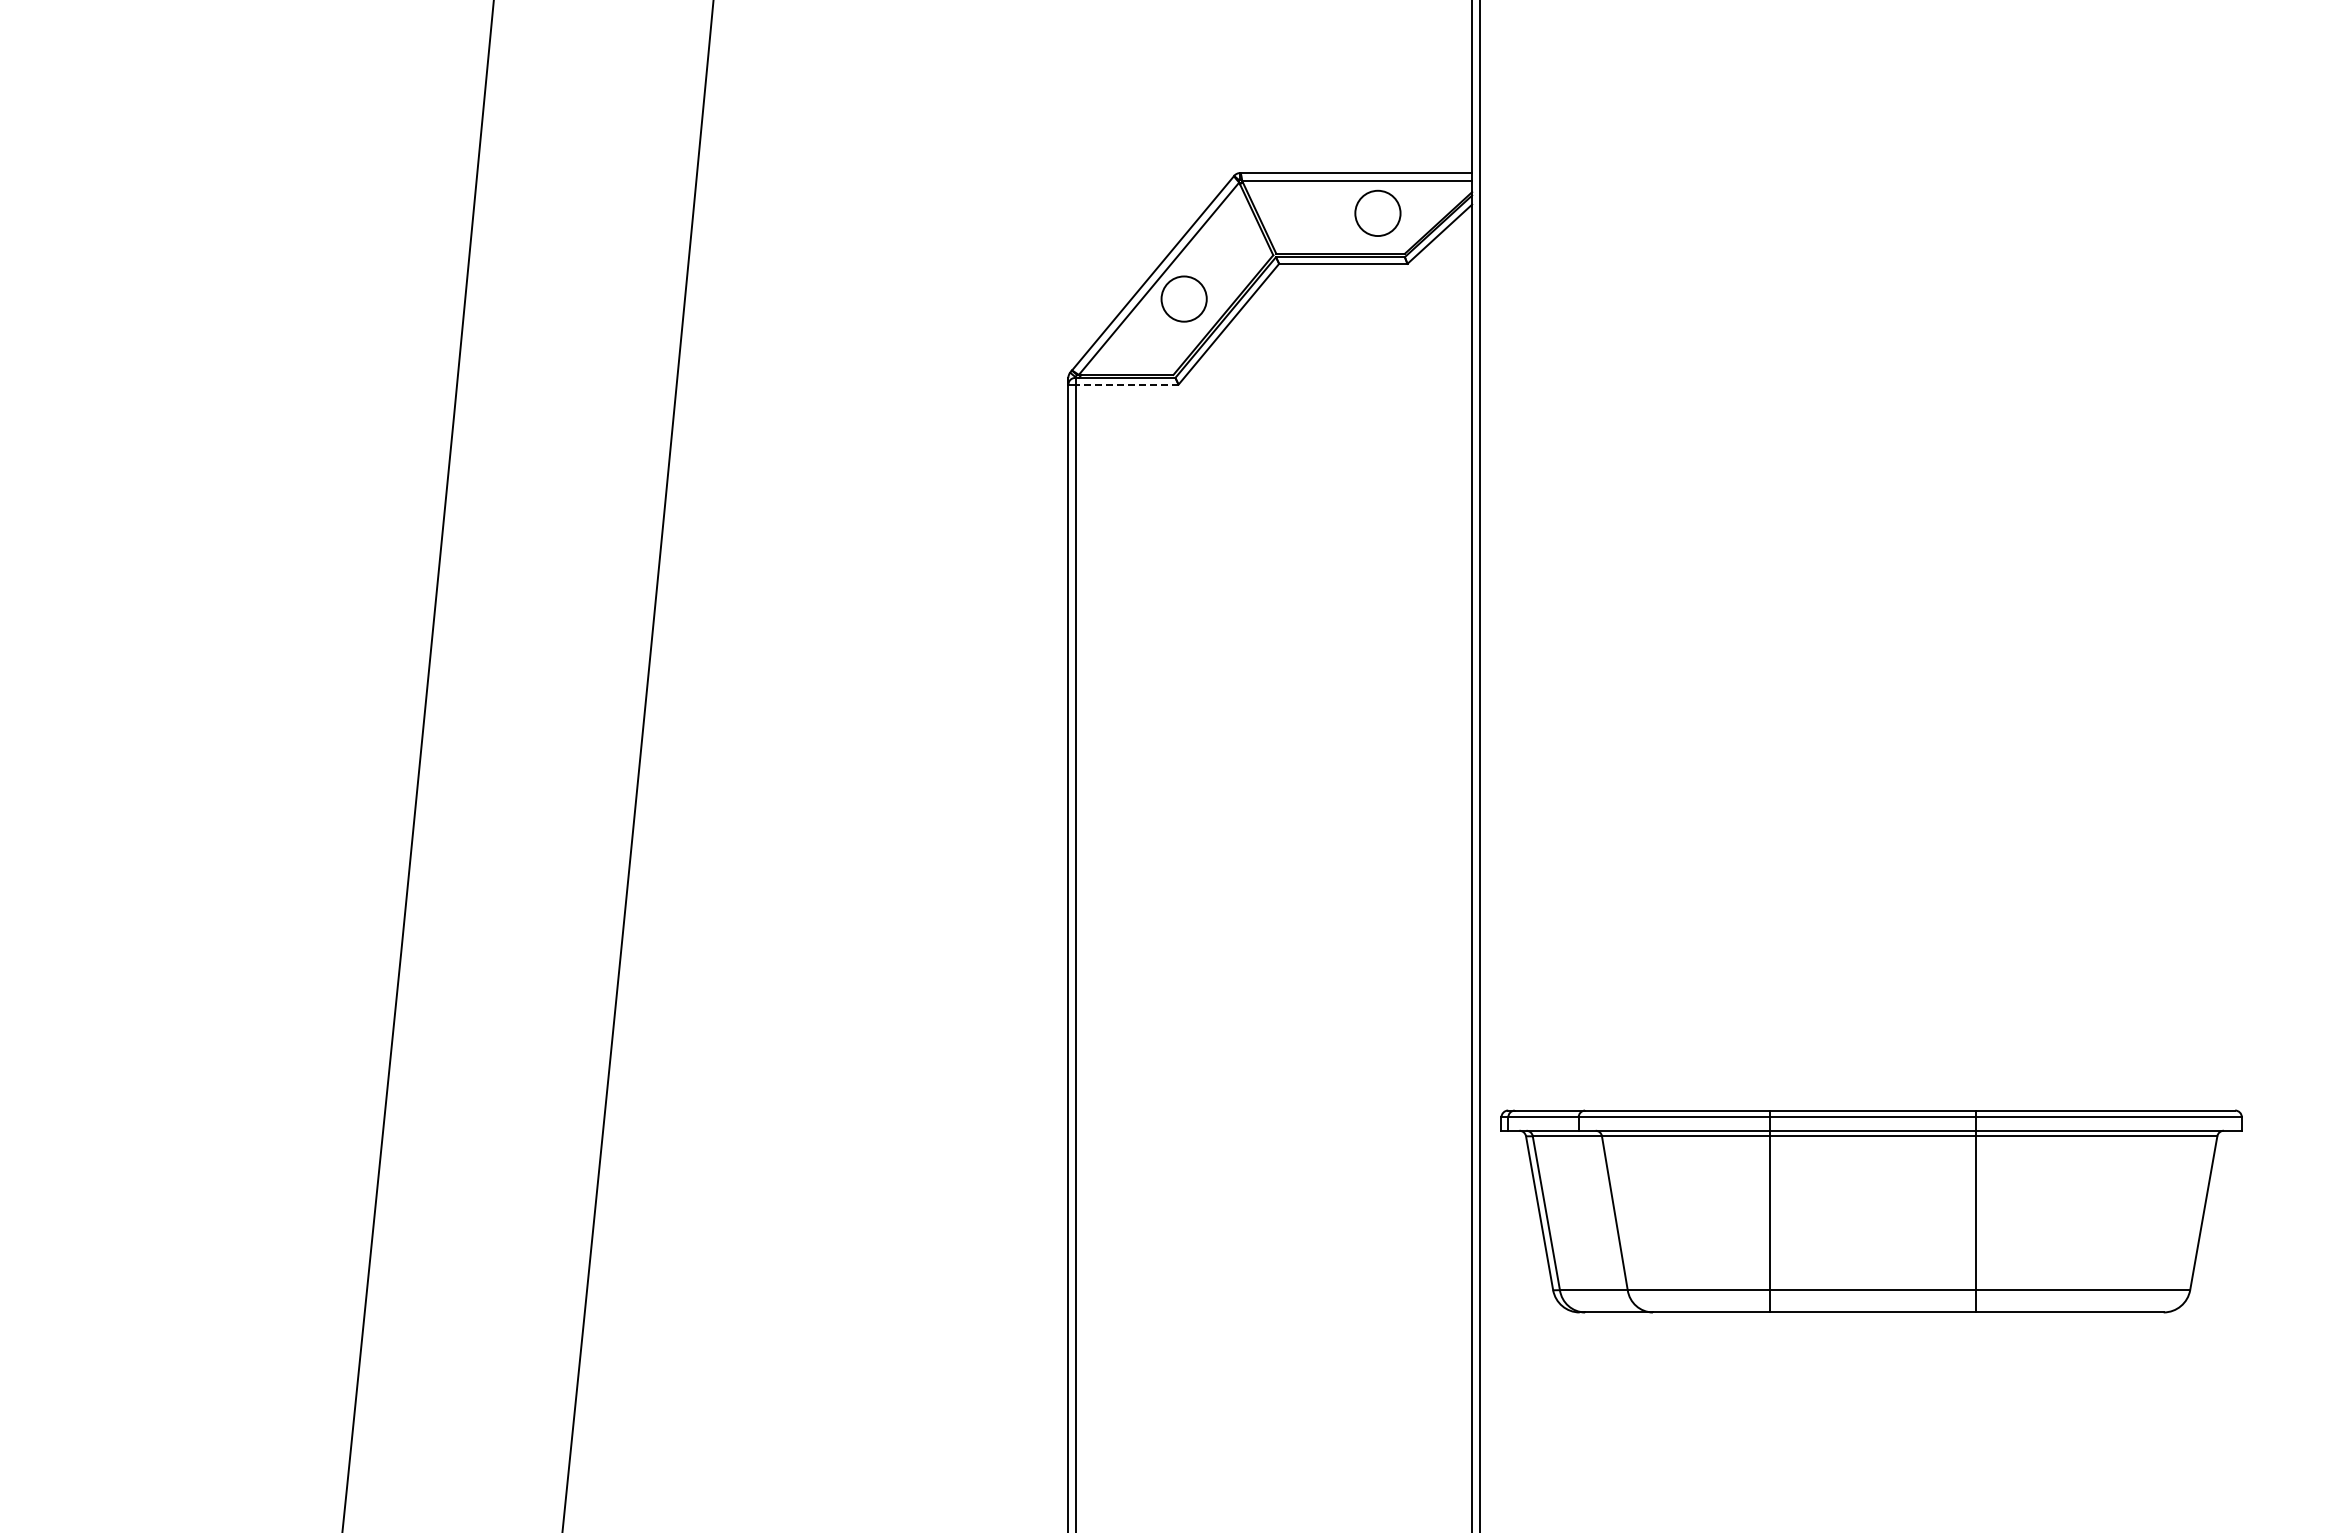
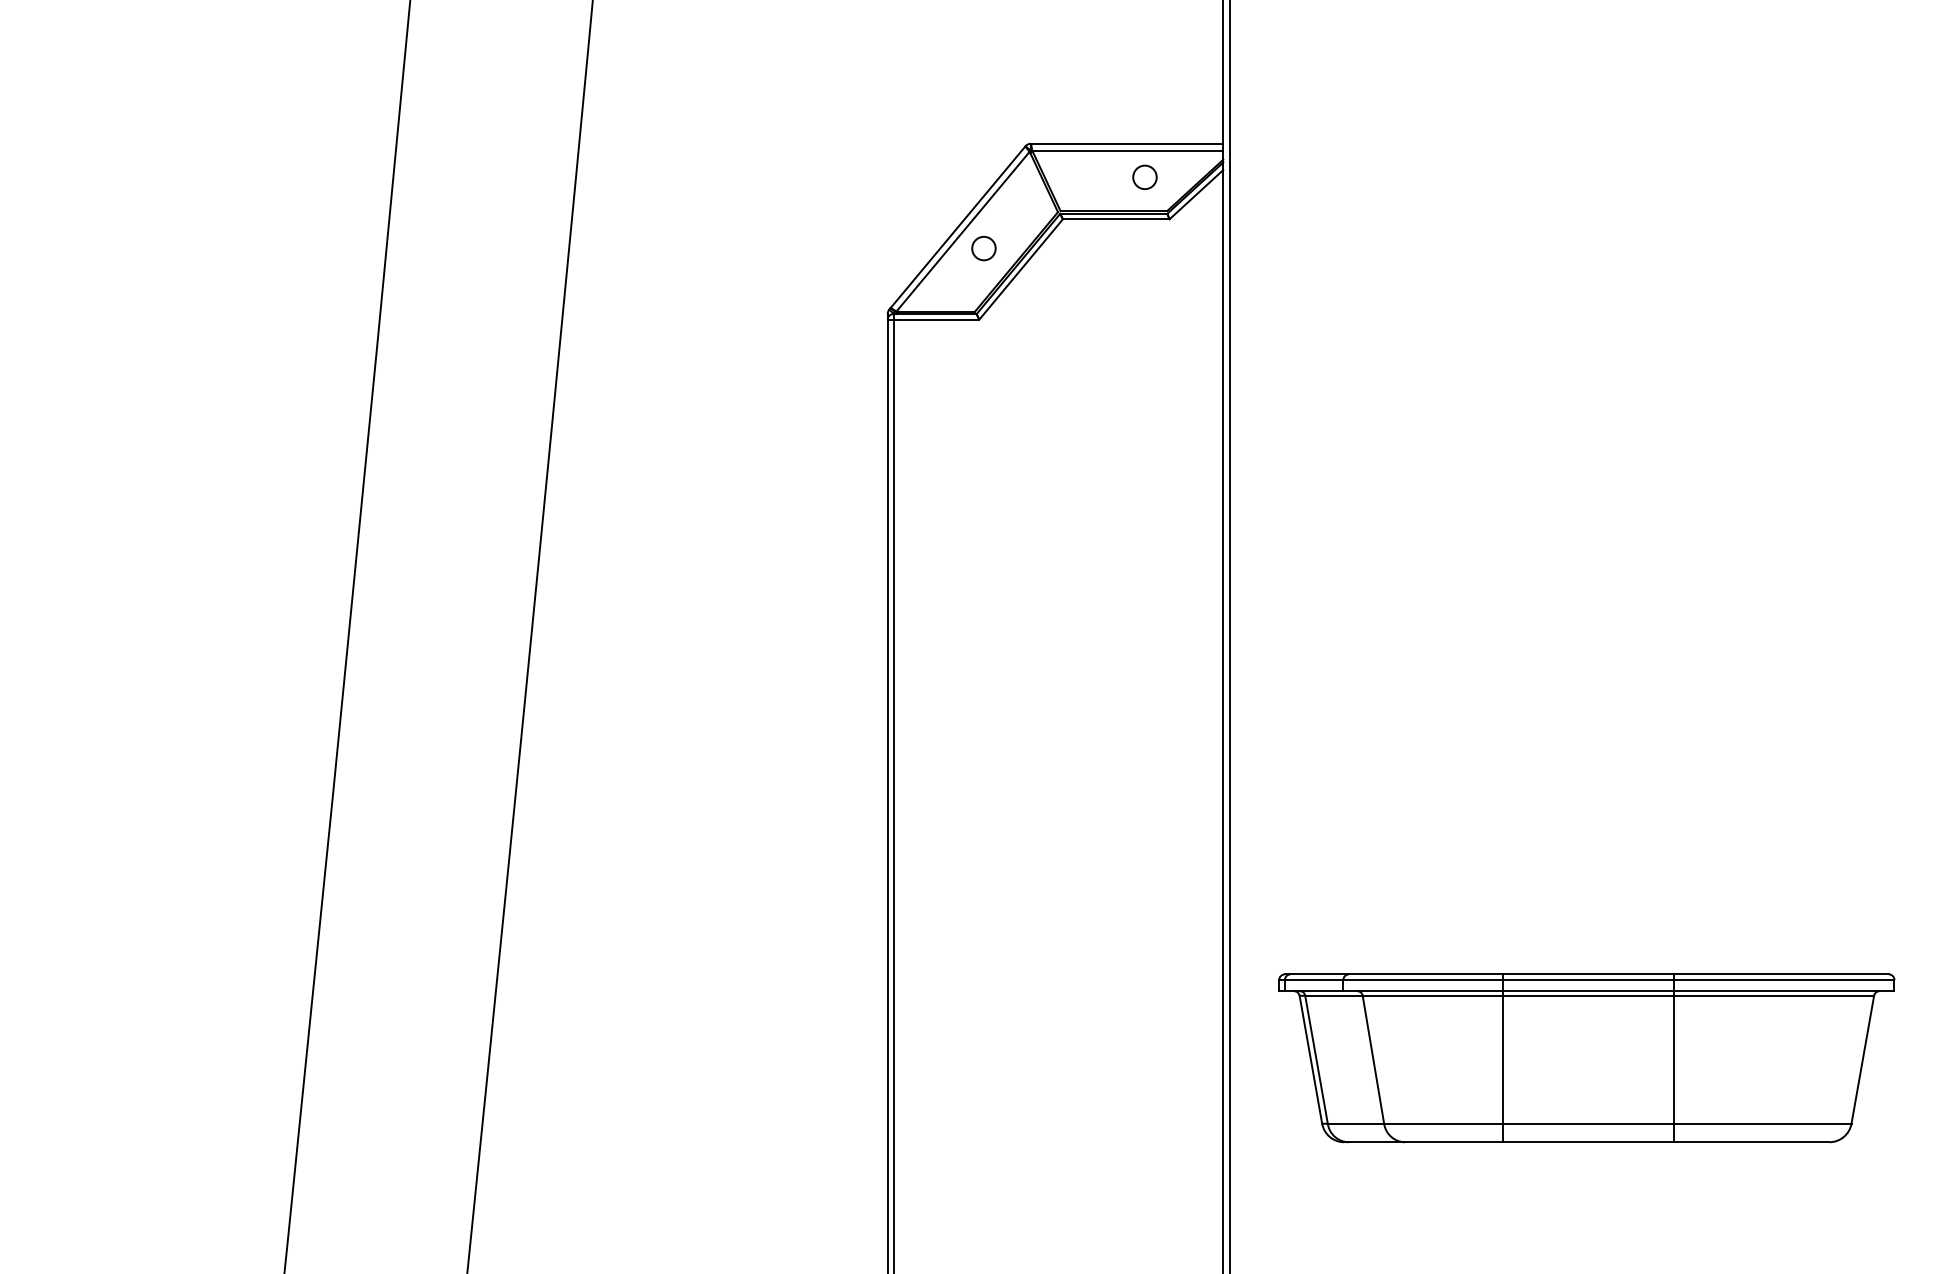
circle: (1377, 213) -> (1144, 177), size x0.62
circle: (1184, 298) -> (984, 248), size x0.62
line: (1127, 384) -> (936, 319), dashed -> solid
part: (1871, 1211) -> (1586, 1058), moved

